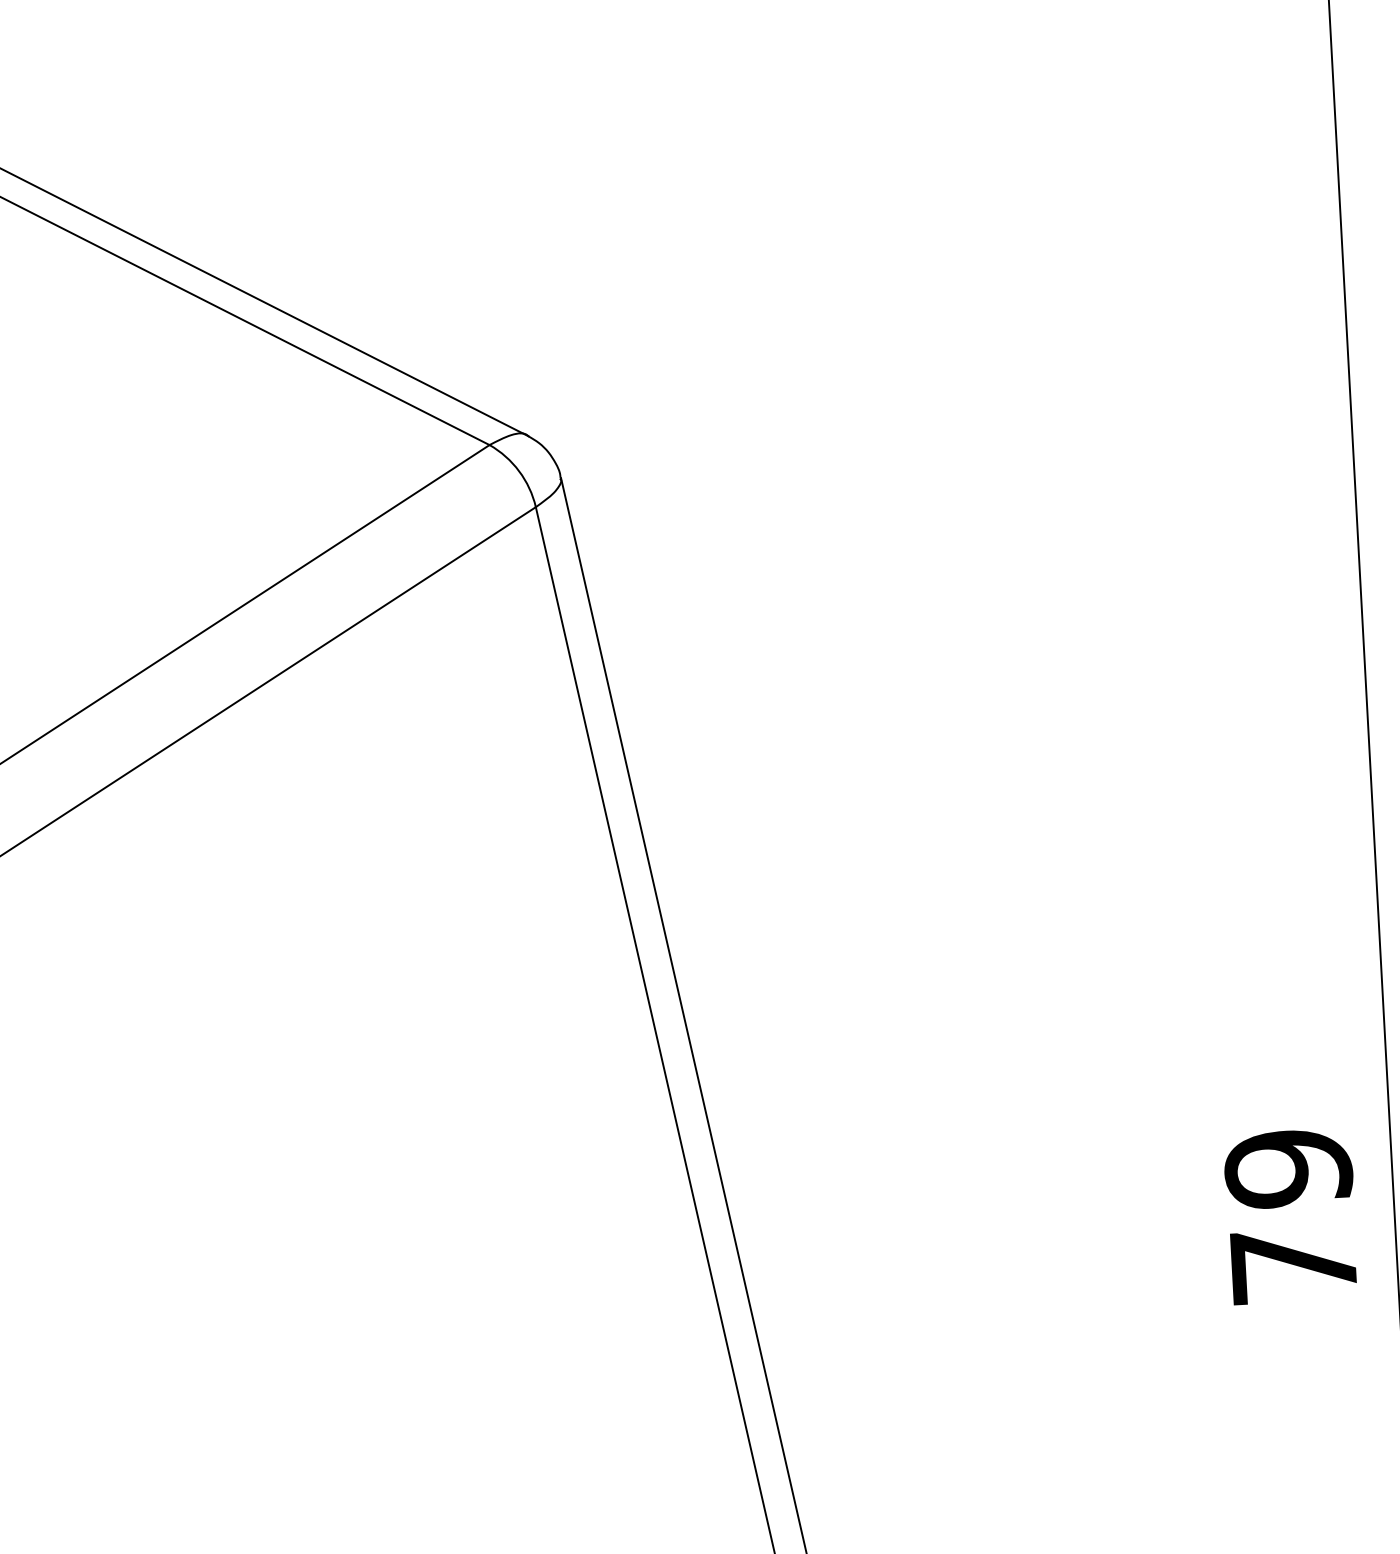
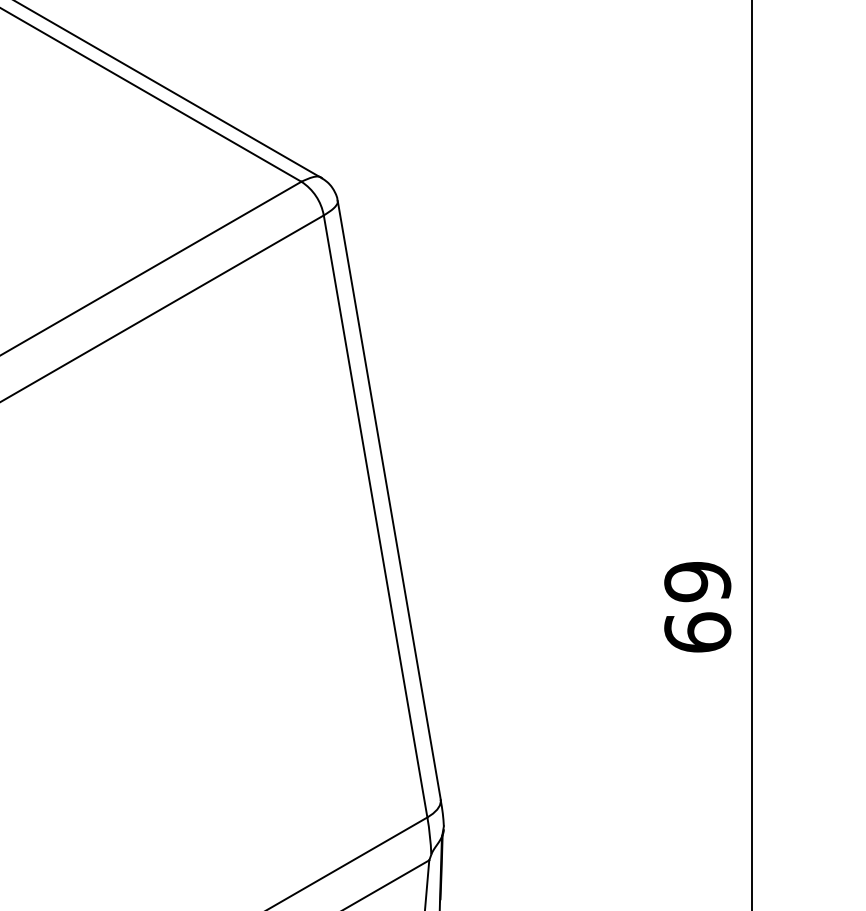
text: (1293, 1265) -> (697, 632), 79 -> 69

